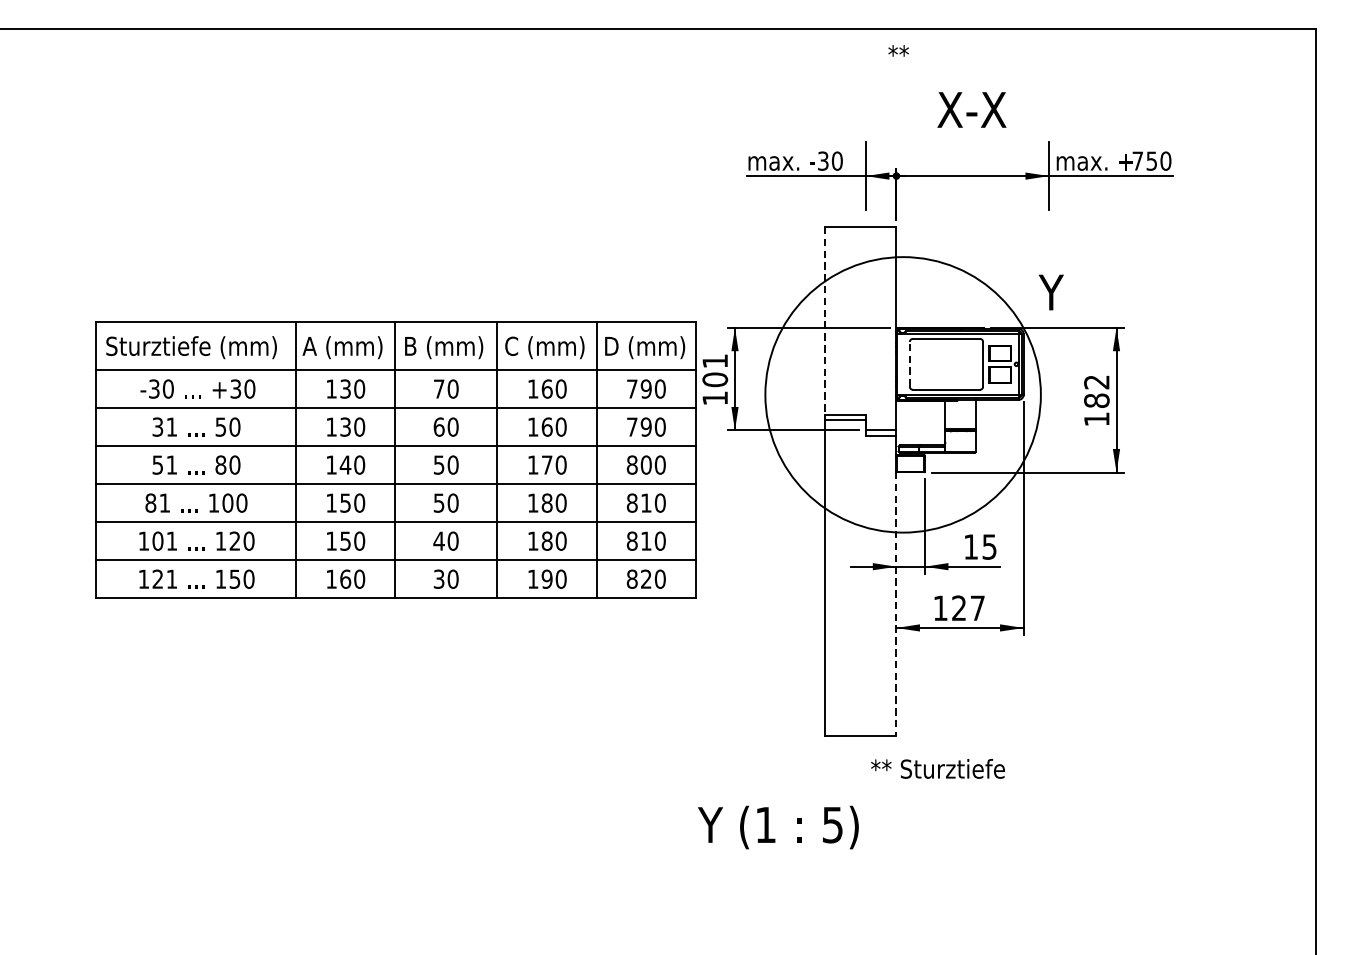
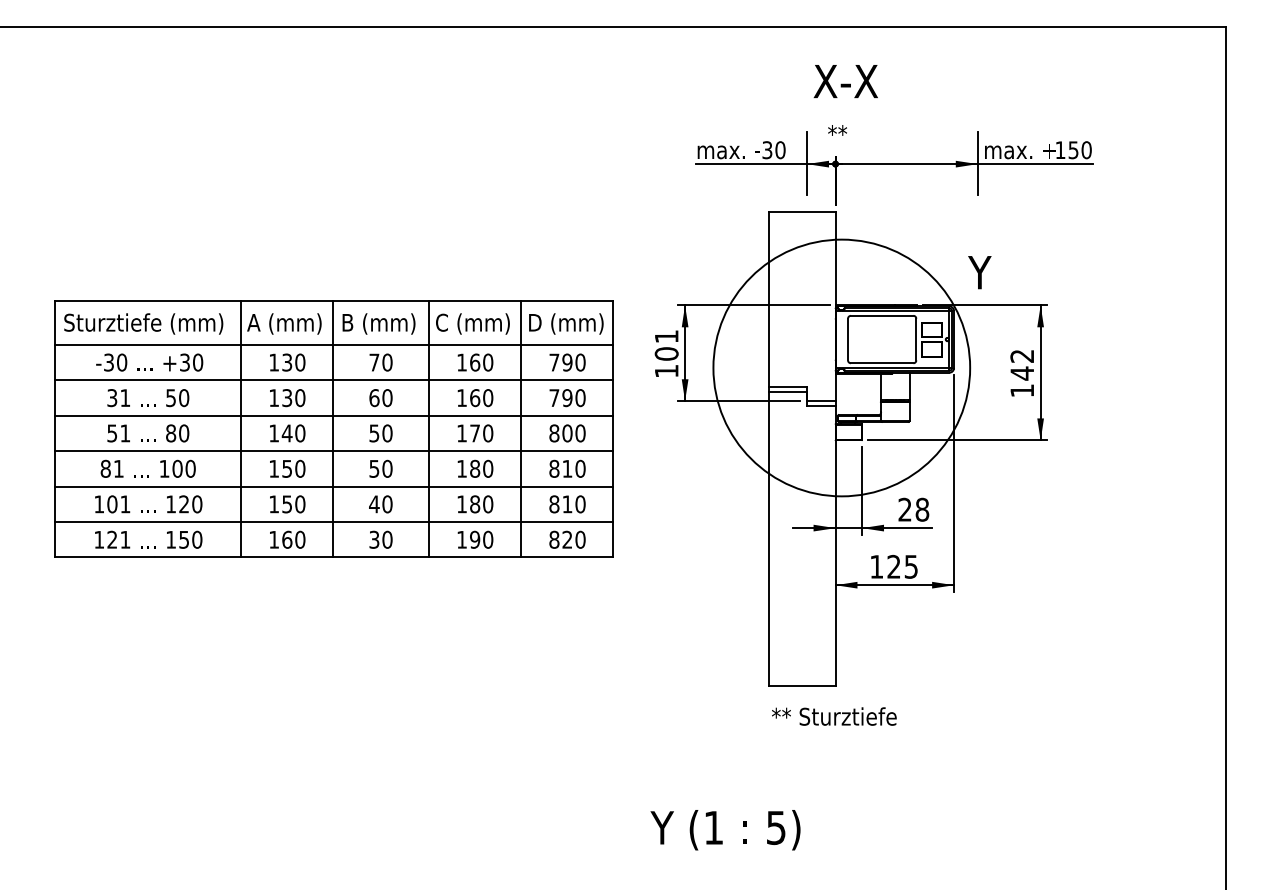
text: (898, 50) -> (837, 130), moved
text: (971, 109) -> (845, 81), moved
text: (1137, 160) -> (1060, 149), 750 -> 150
line: (825, 321) -> (769, 299), dashed -> solid
line: (910, 364) -> (848, 339), dashed -> solid
text: (1097, 400) -> (1022, 373), 182 -> 142
part: (395, 459) -> (333, 428), moved
text: (980, 546) -> (913, 509), 15 -> 28
line: (896, 603) -> (835, 562), dashed -> solid
text: (976, 607) -> (910, 566), 127 -> 125
text: (938, 768) -> (834, 716), moved
text: (778, 827) -> (725, 830), moved

